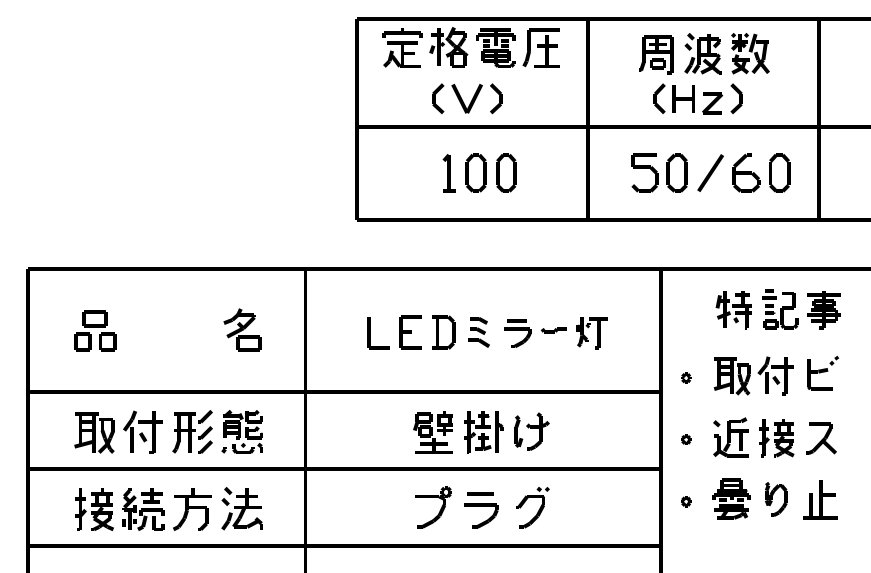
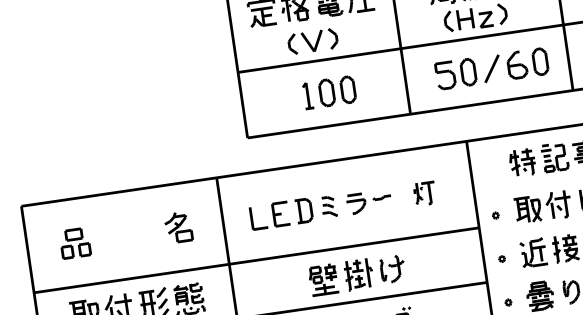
part: (466, 332) -> (320, 208), moved

